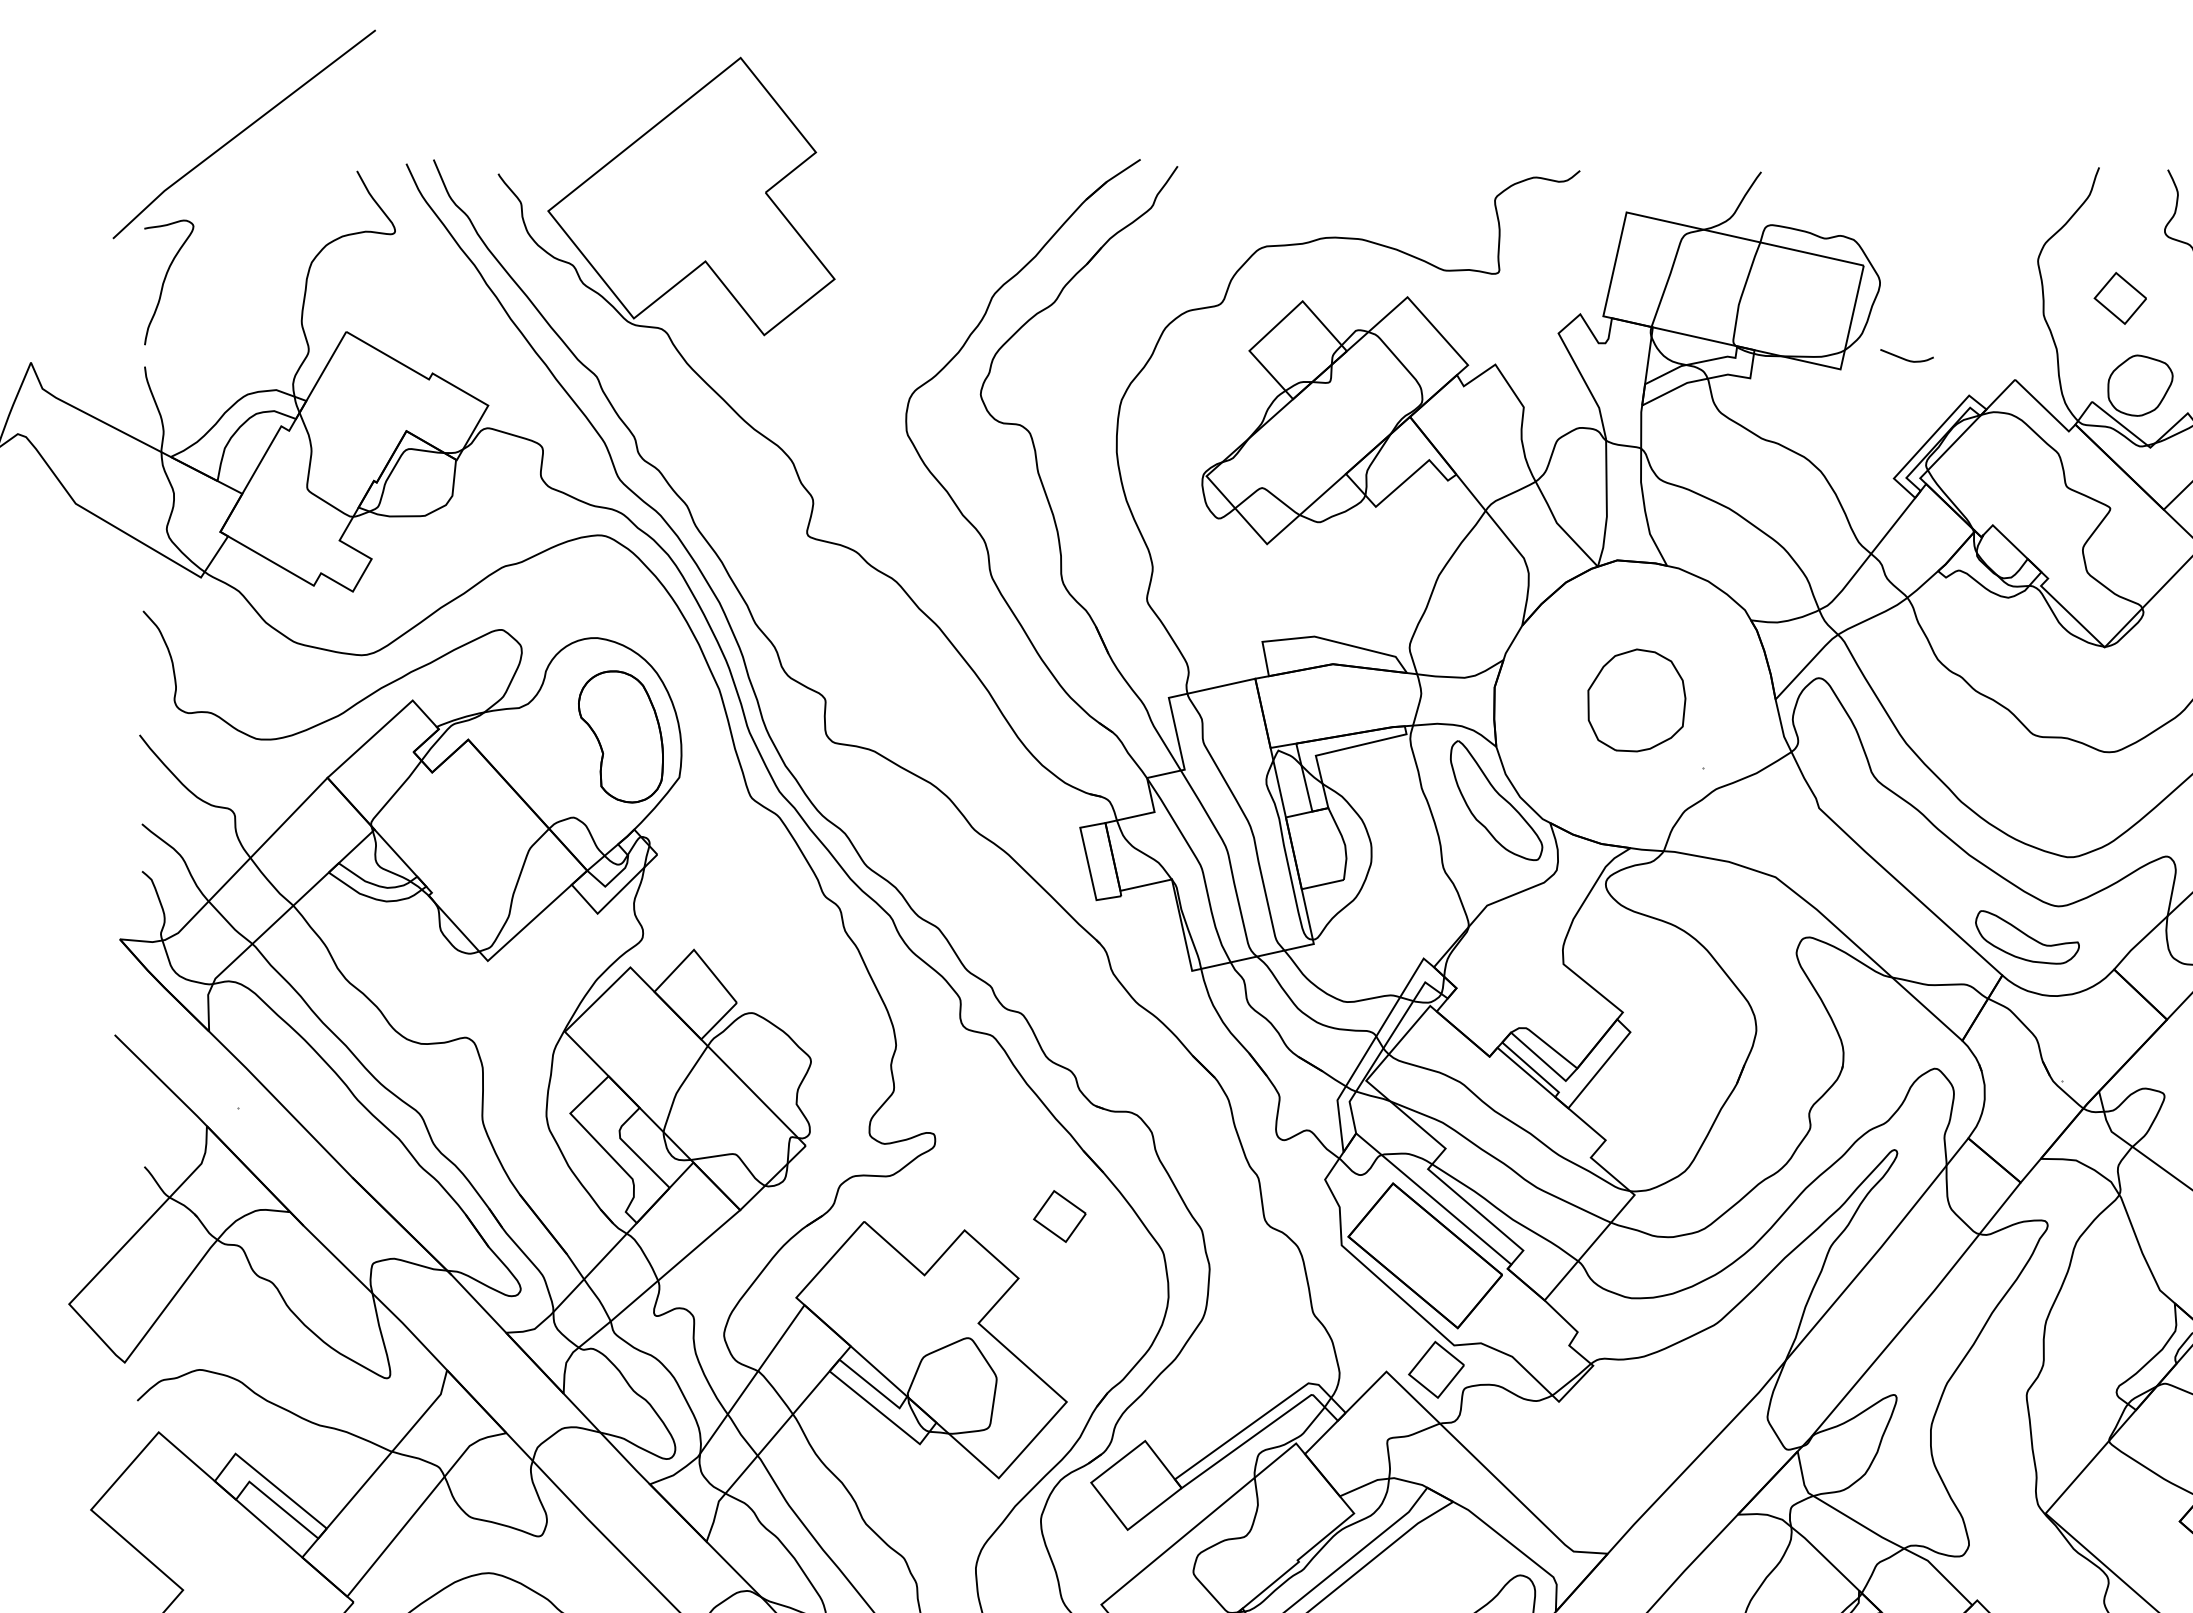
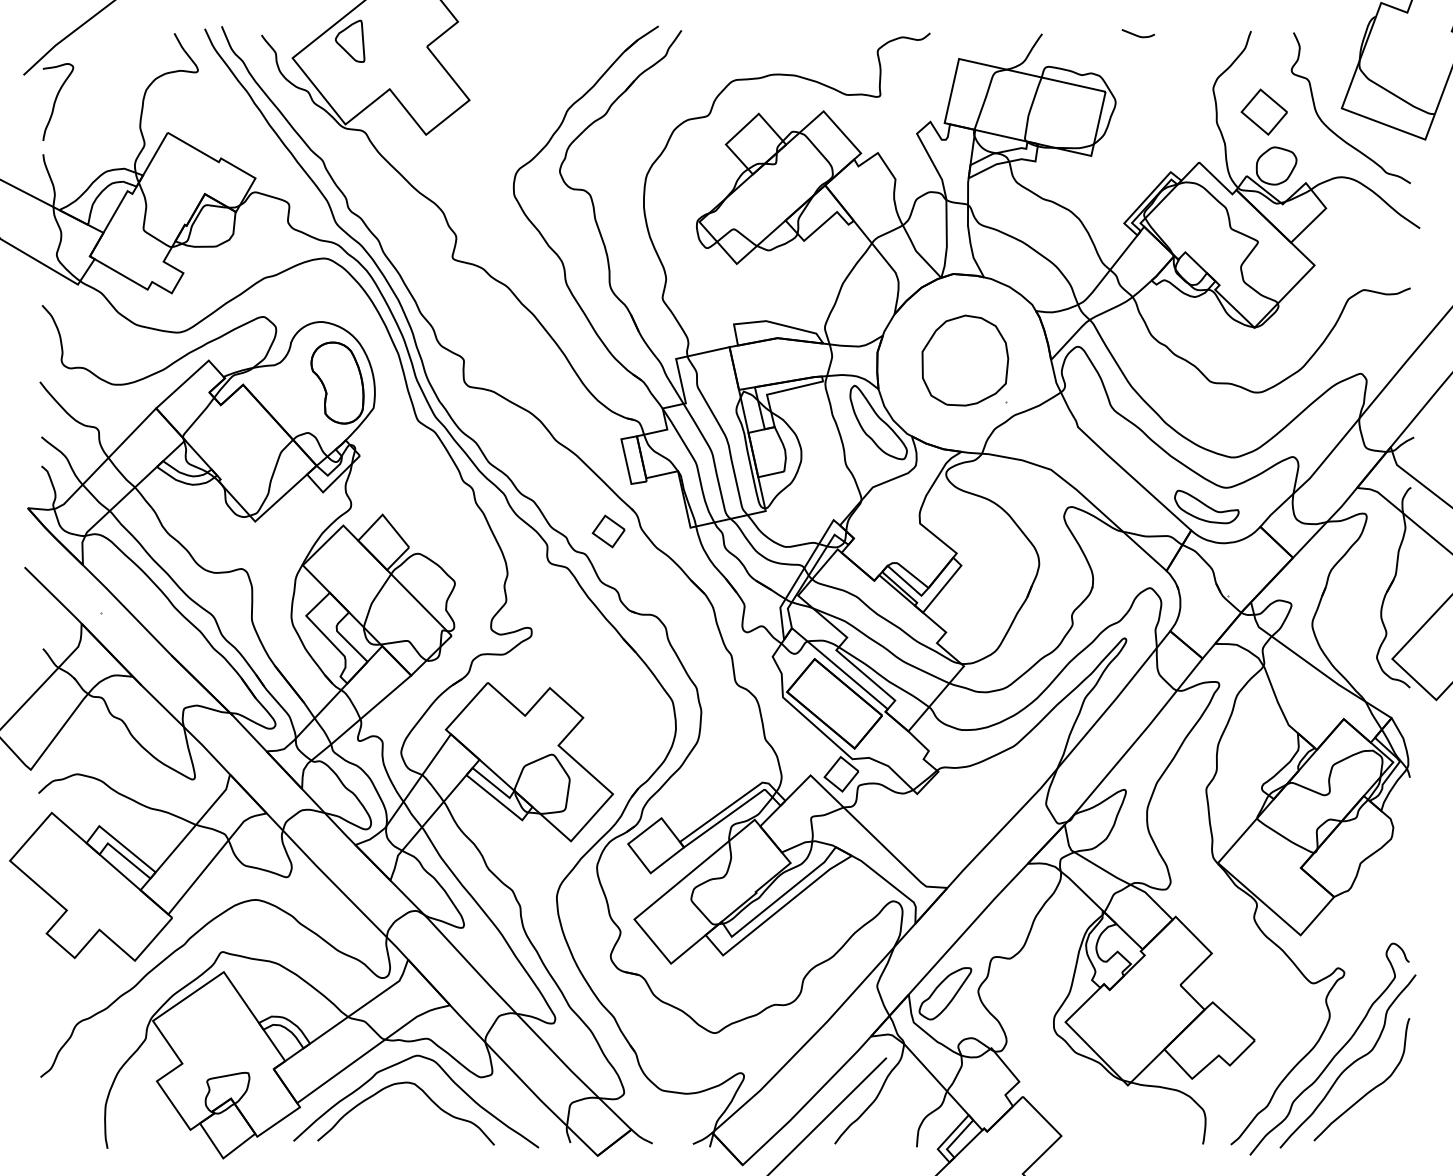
part: (640, 182) -> (349, 40), added
part: (2119, 297) -> (1263, 111), size x1.43
curve: (1904, 357) -> (1136, 34), moved
part: (1637, 700) -> (965, 360), size x1.43
part: (1059, 1216) -> (608, 531), moved

